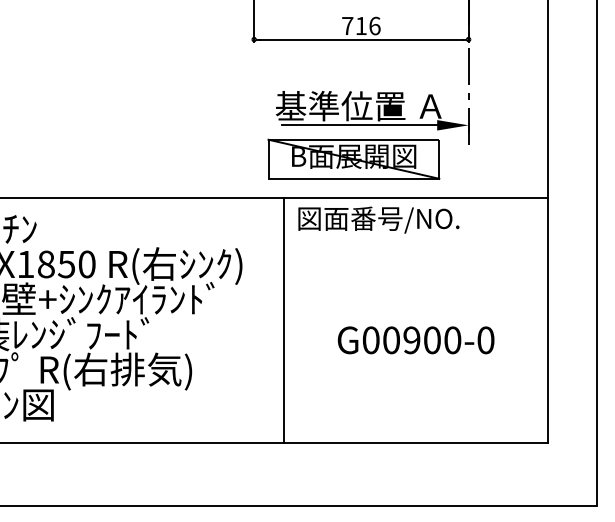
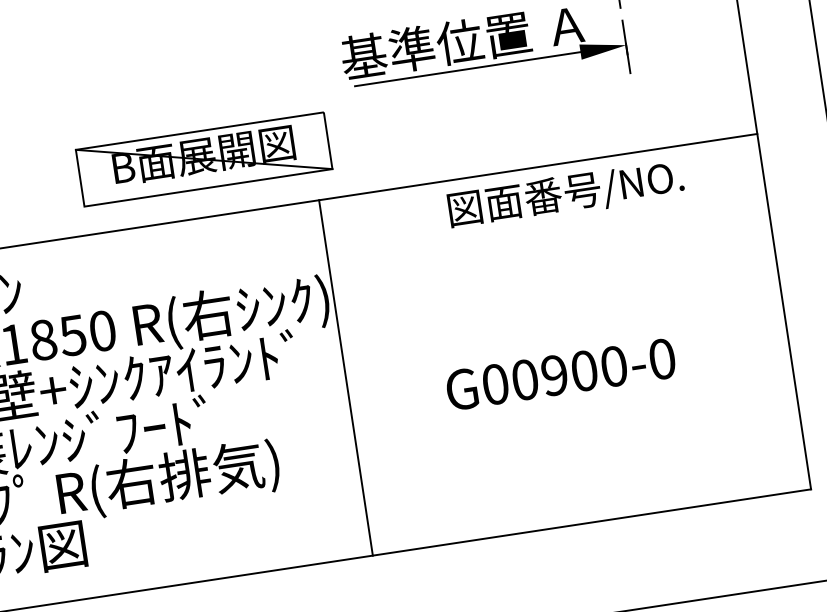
part: (353, 158) -> (203, 158), moved
text: (378, 219) -> (565, 194), moved
line: (284, 320) -> (346, 377), moved
text: (415, 340) -> (560, 374), moved

